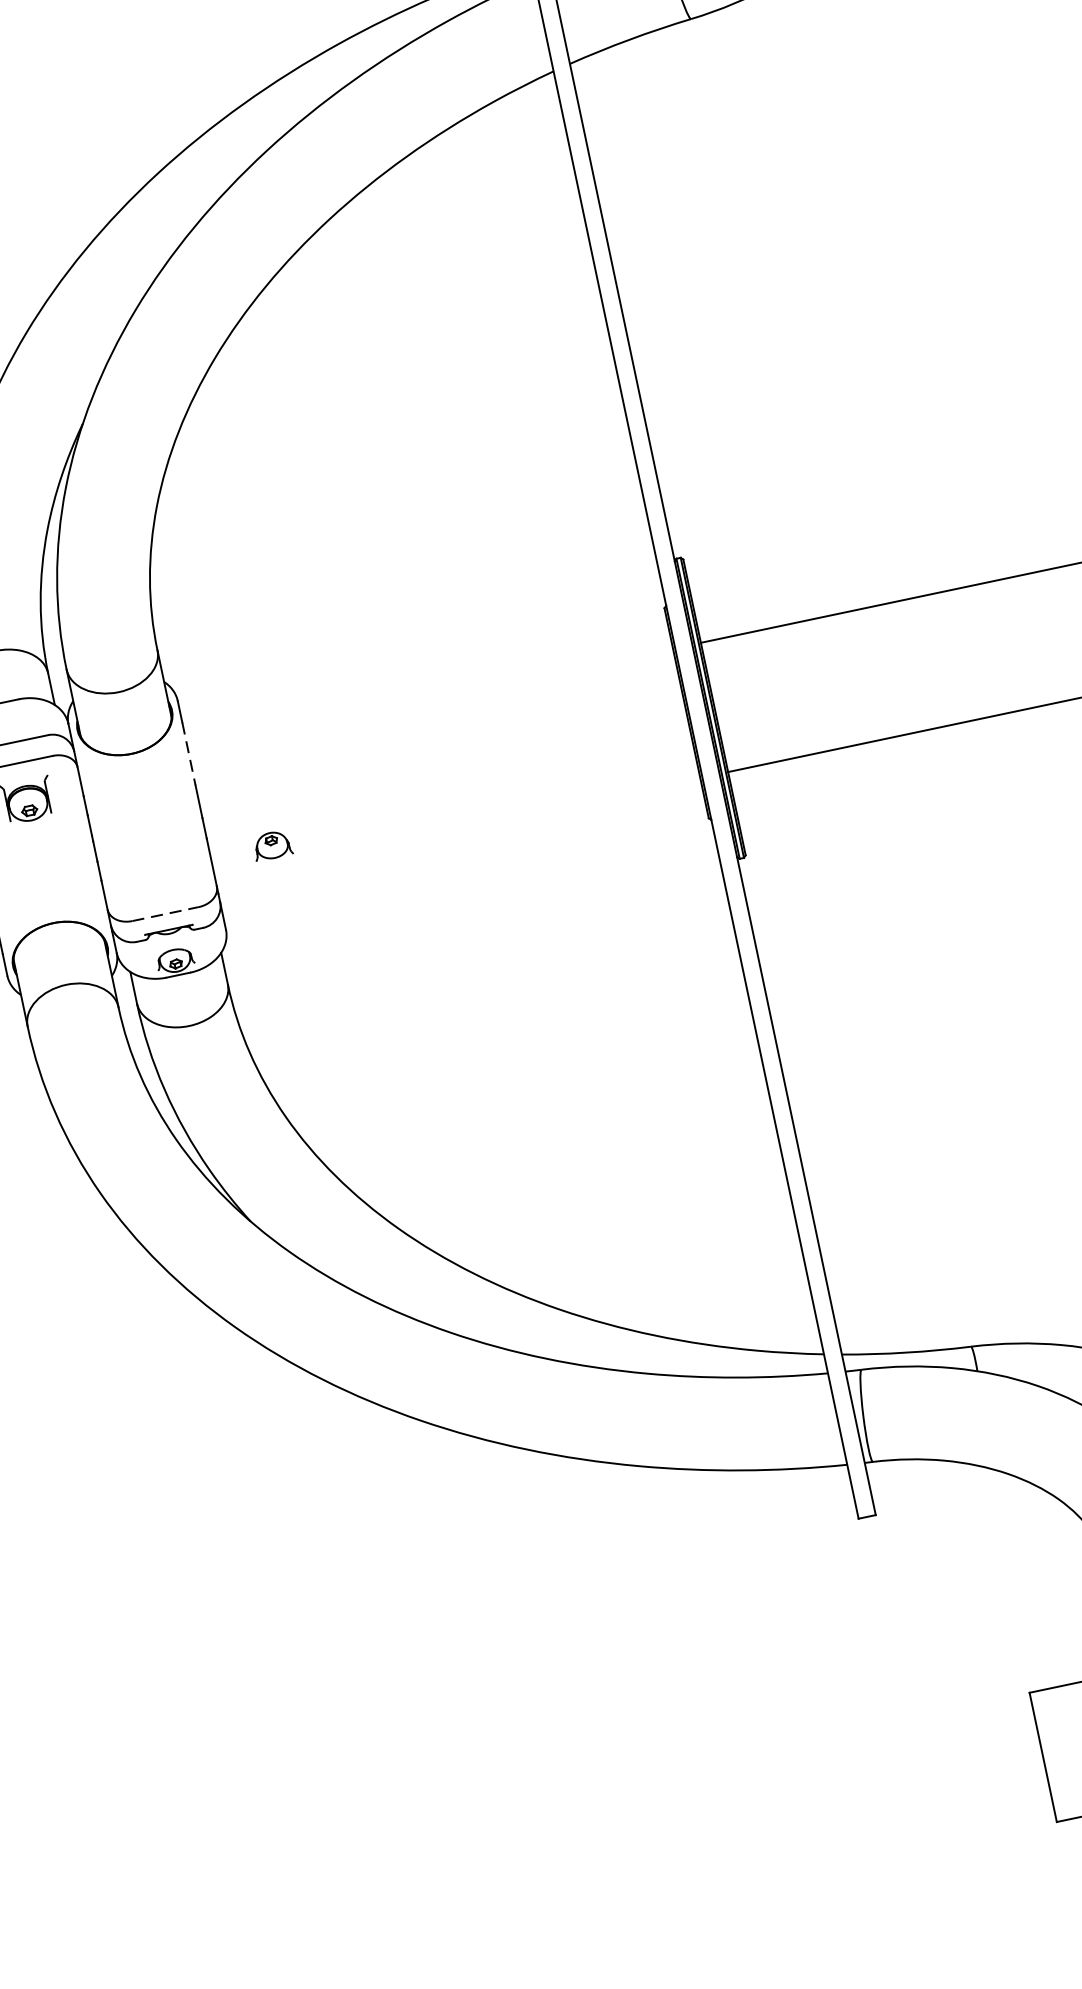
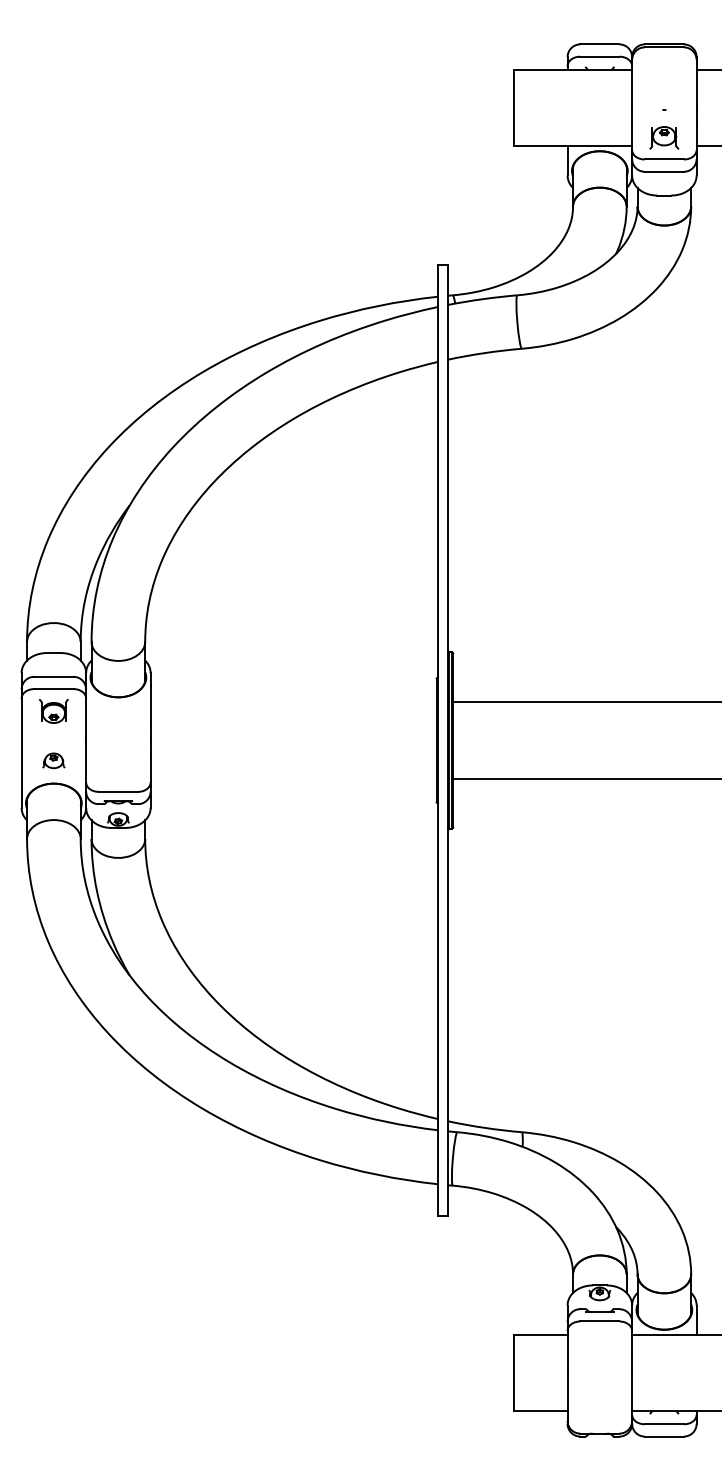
line: (188, 754) -> (150, 704), dashed -> solid
part: (271, 845) -> (53, 760), moved
line: (165, 913) -> (118, 791), dashed -> solid

